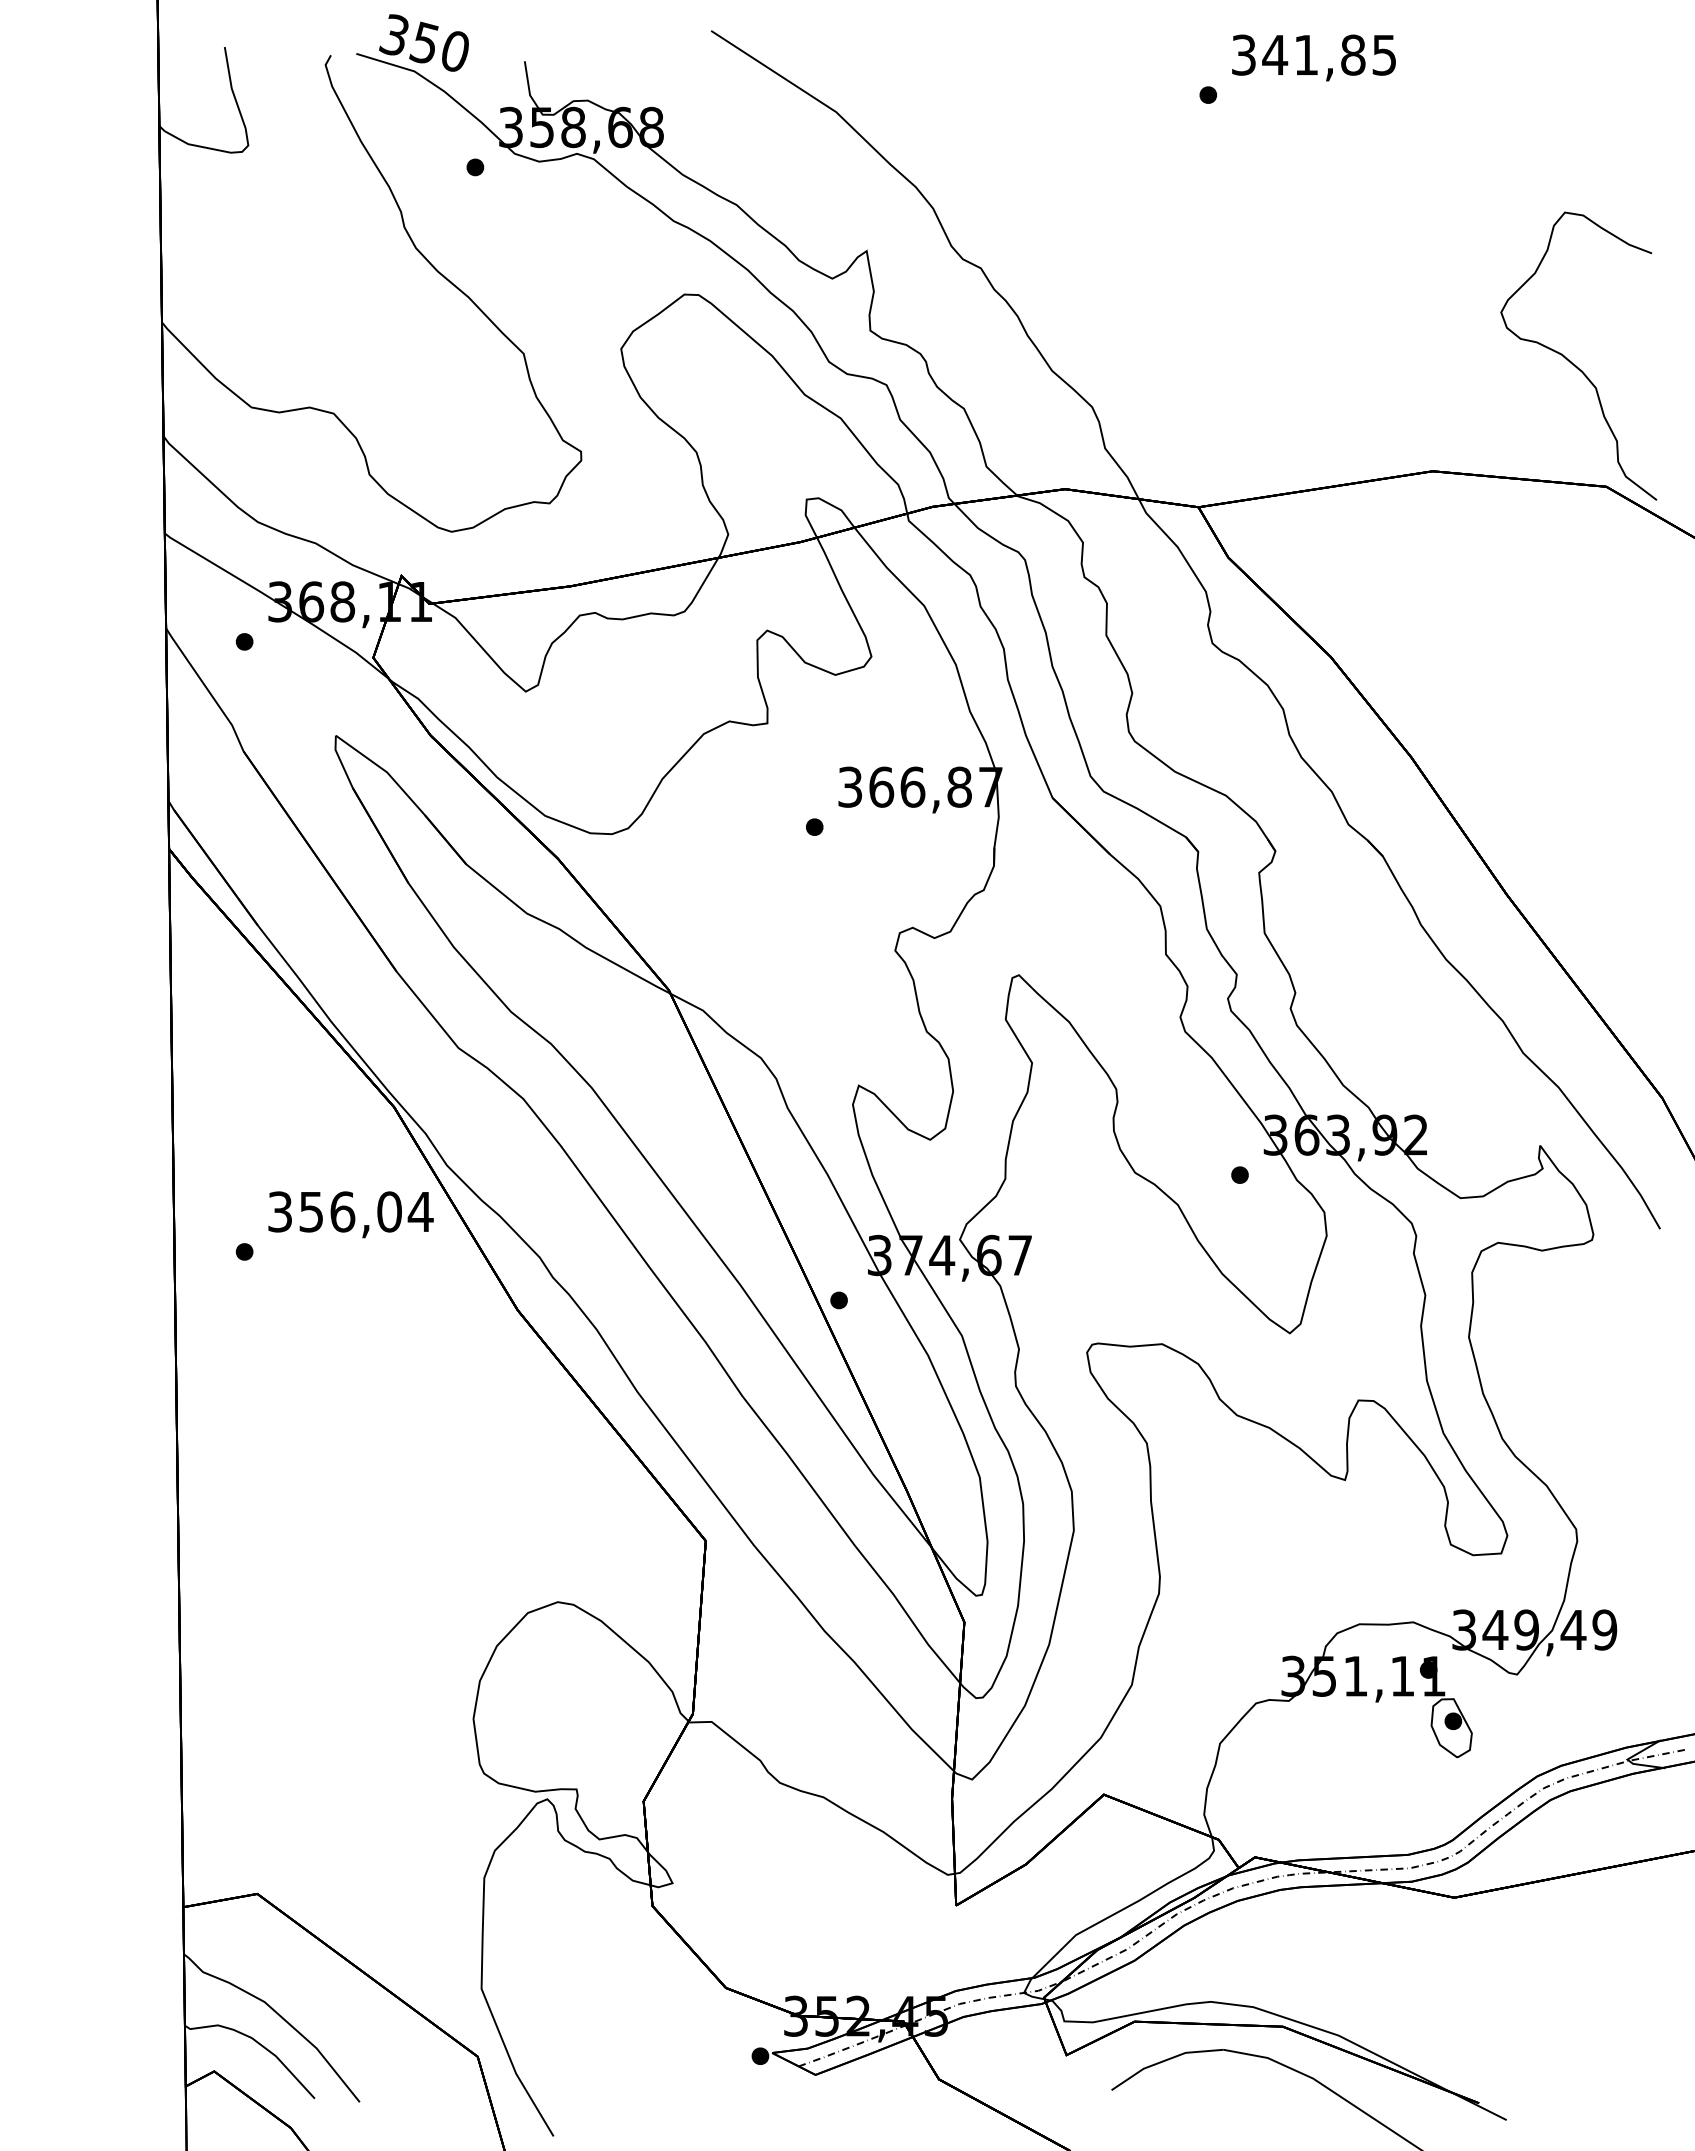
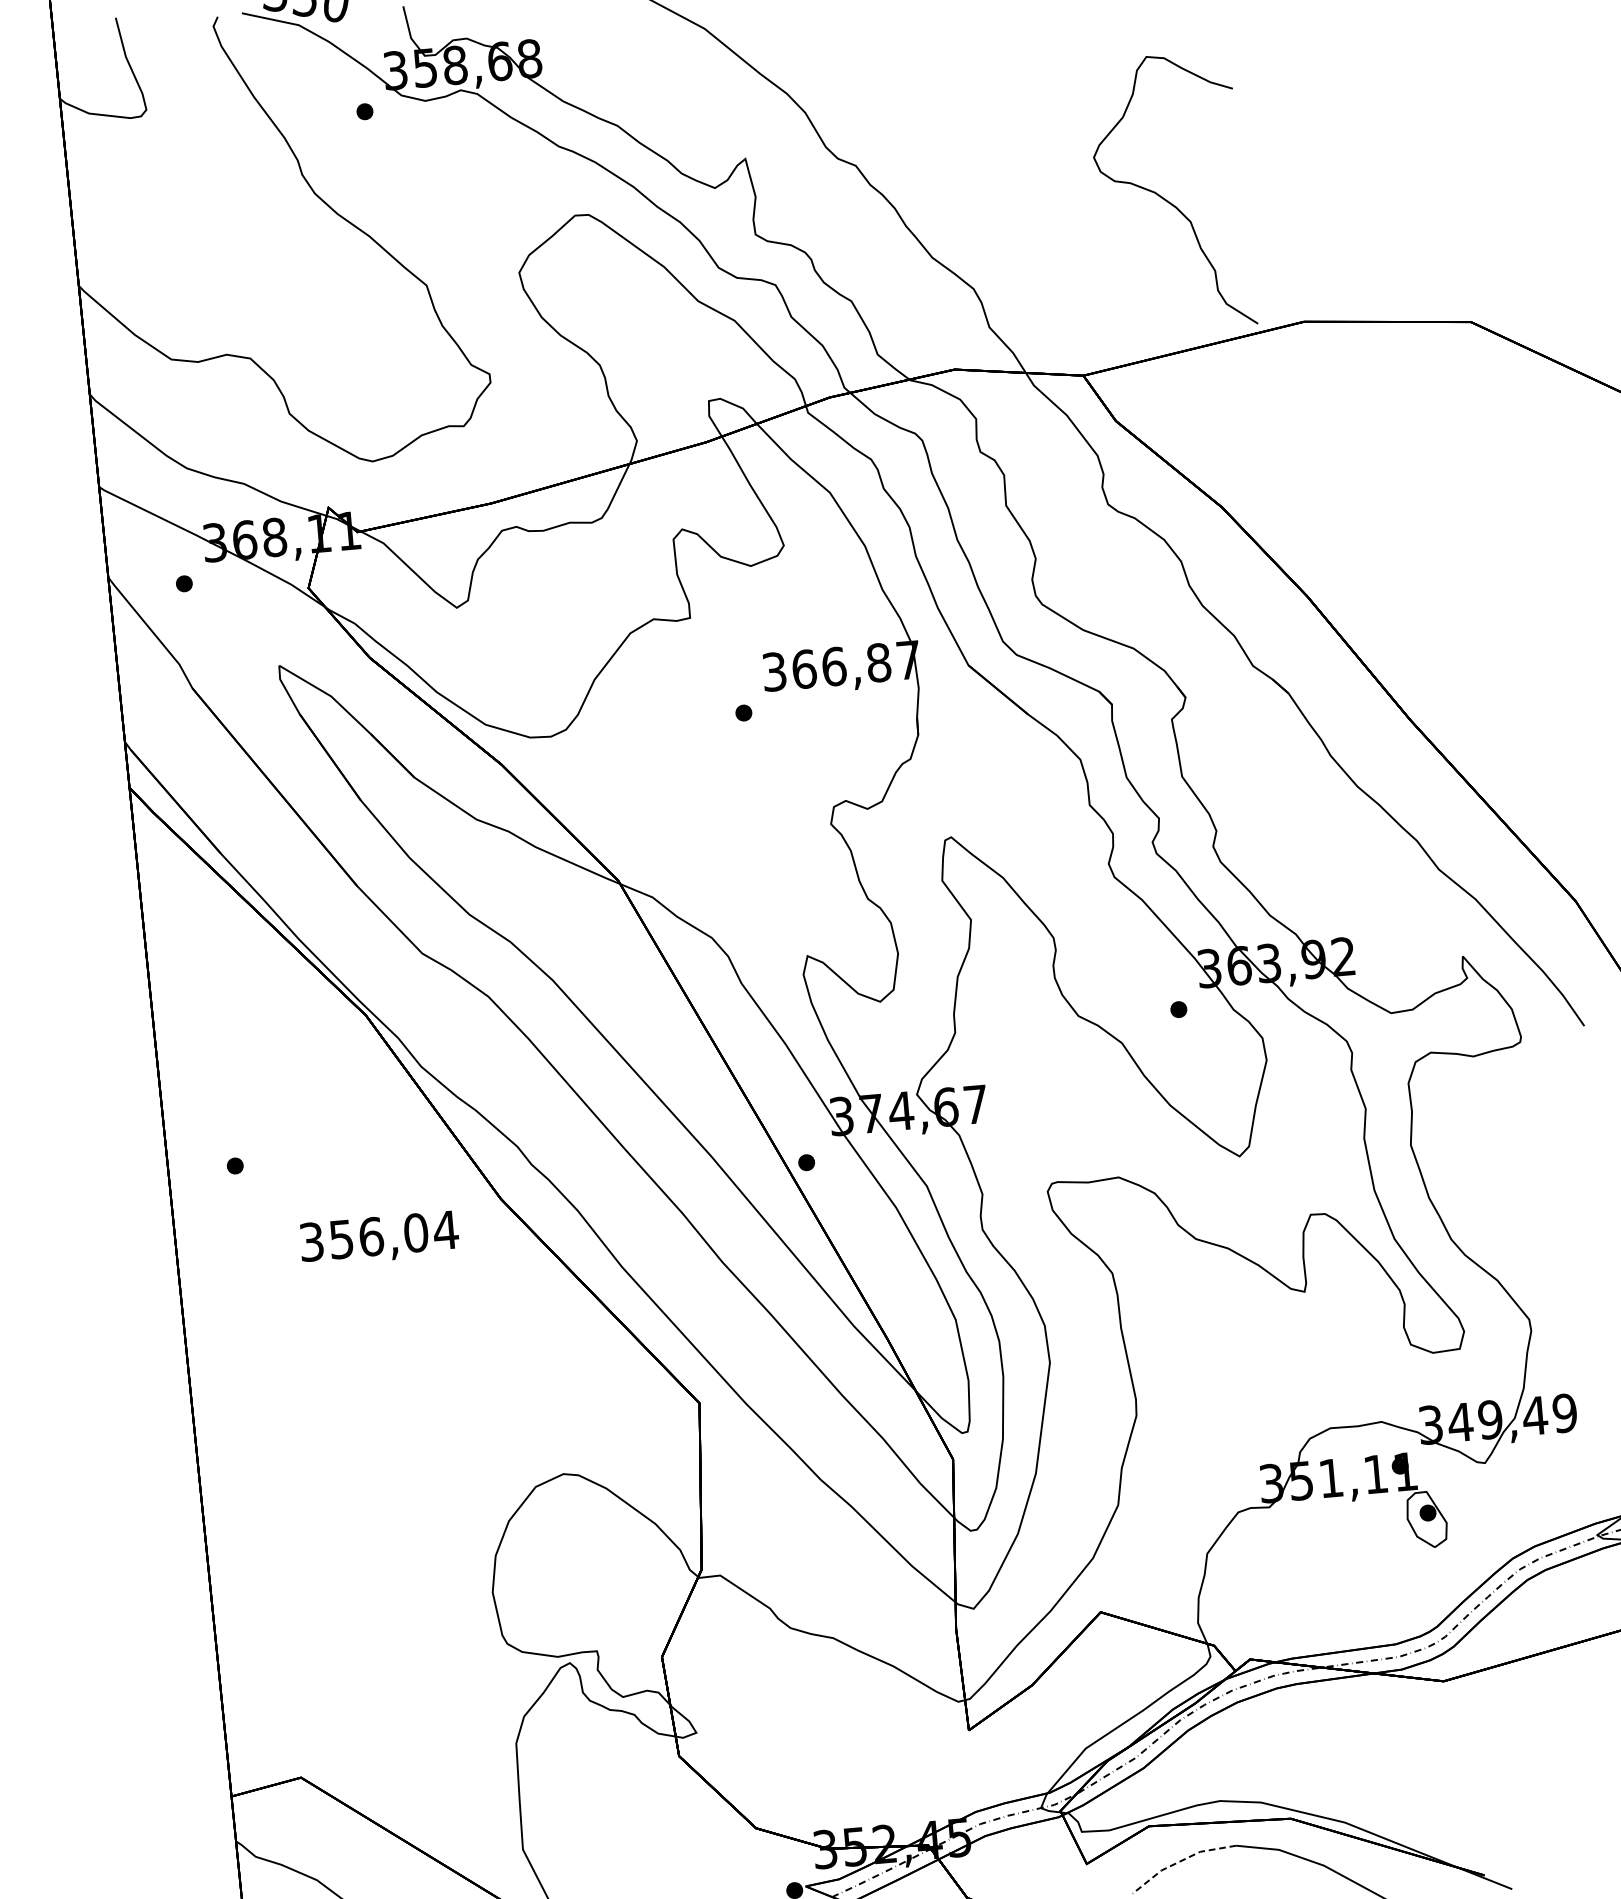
curve: (1571, 361) -> (1165, 198), moved
text: (350, 1214) -> (379, 1238), moved
line: (1164, 2060) -> (1180, 1860), solid -> dashed

